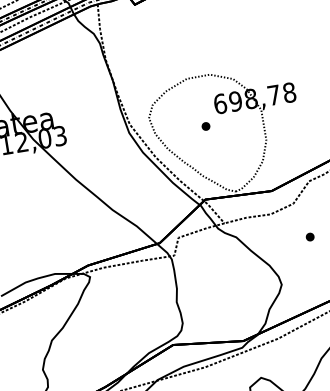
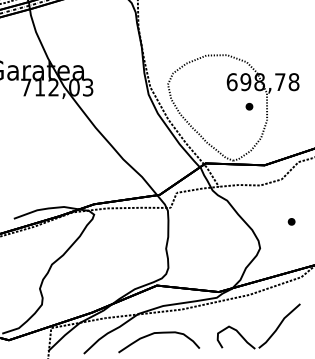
part: (205, 126) -> (249, 106), moved
part: (309, 236) -> (291, 221), moved

